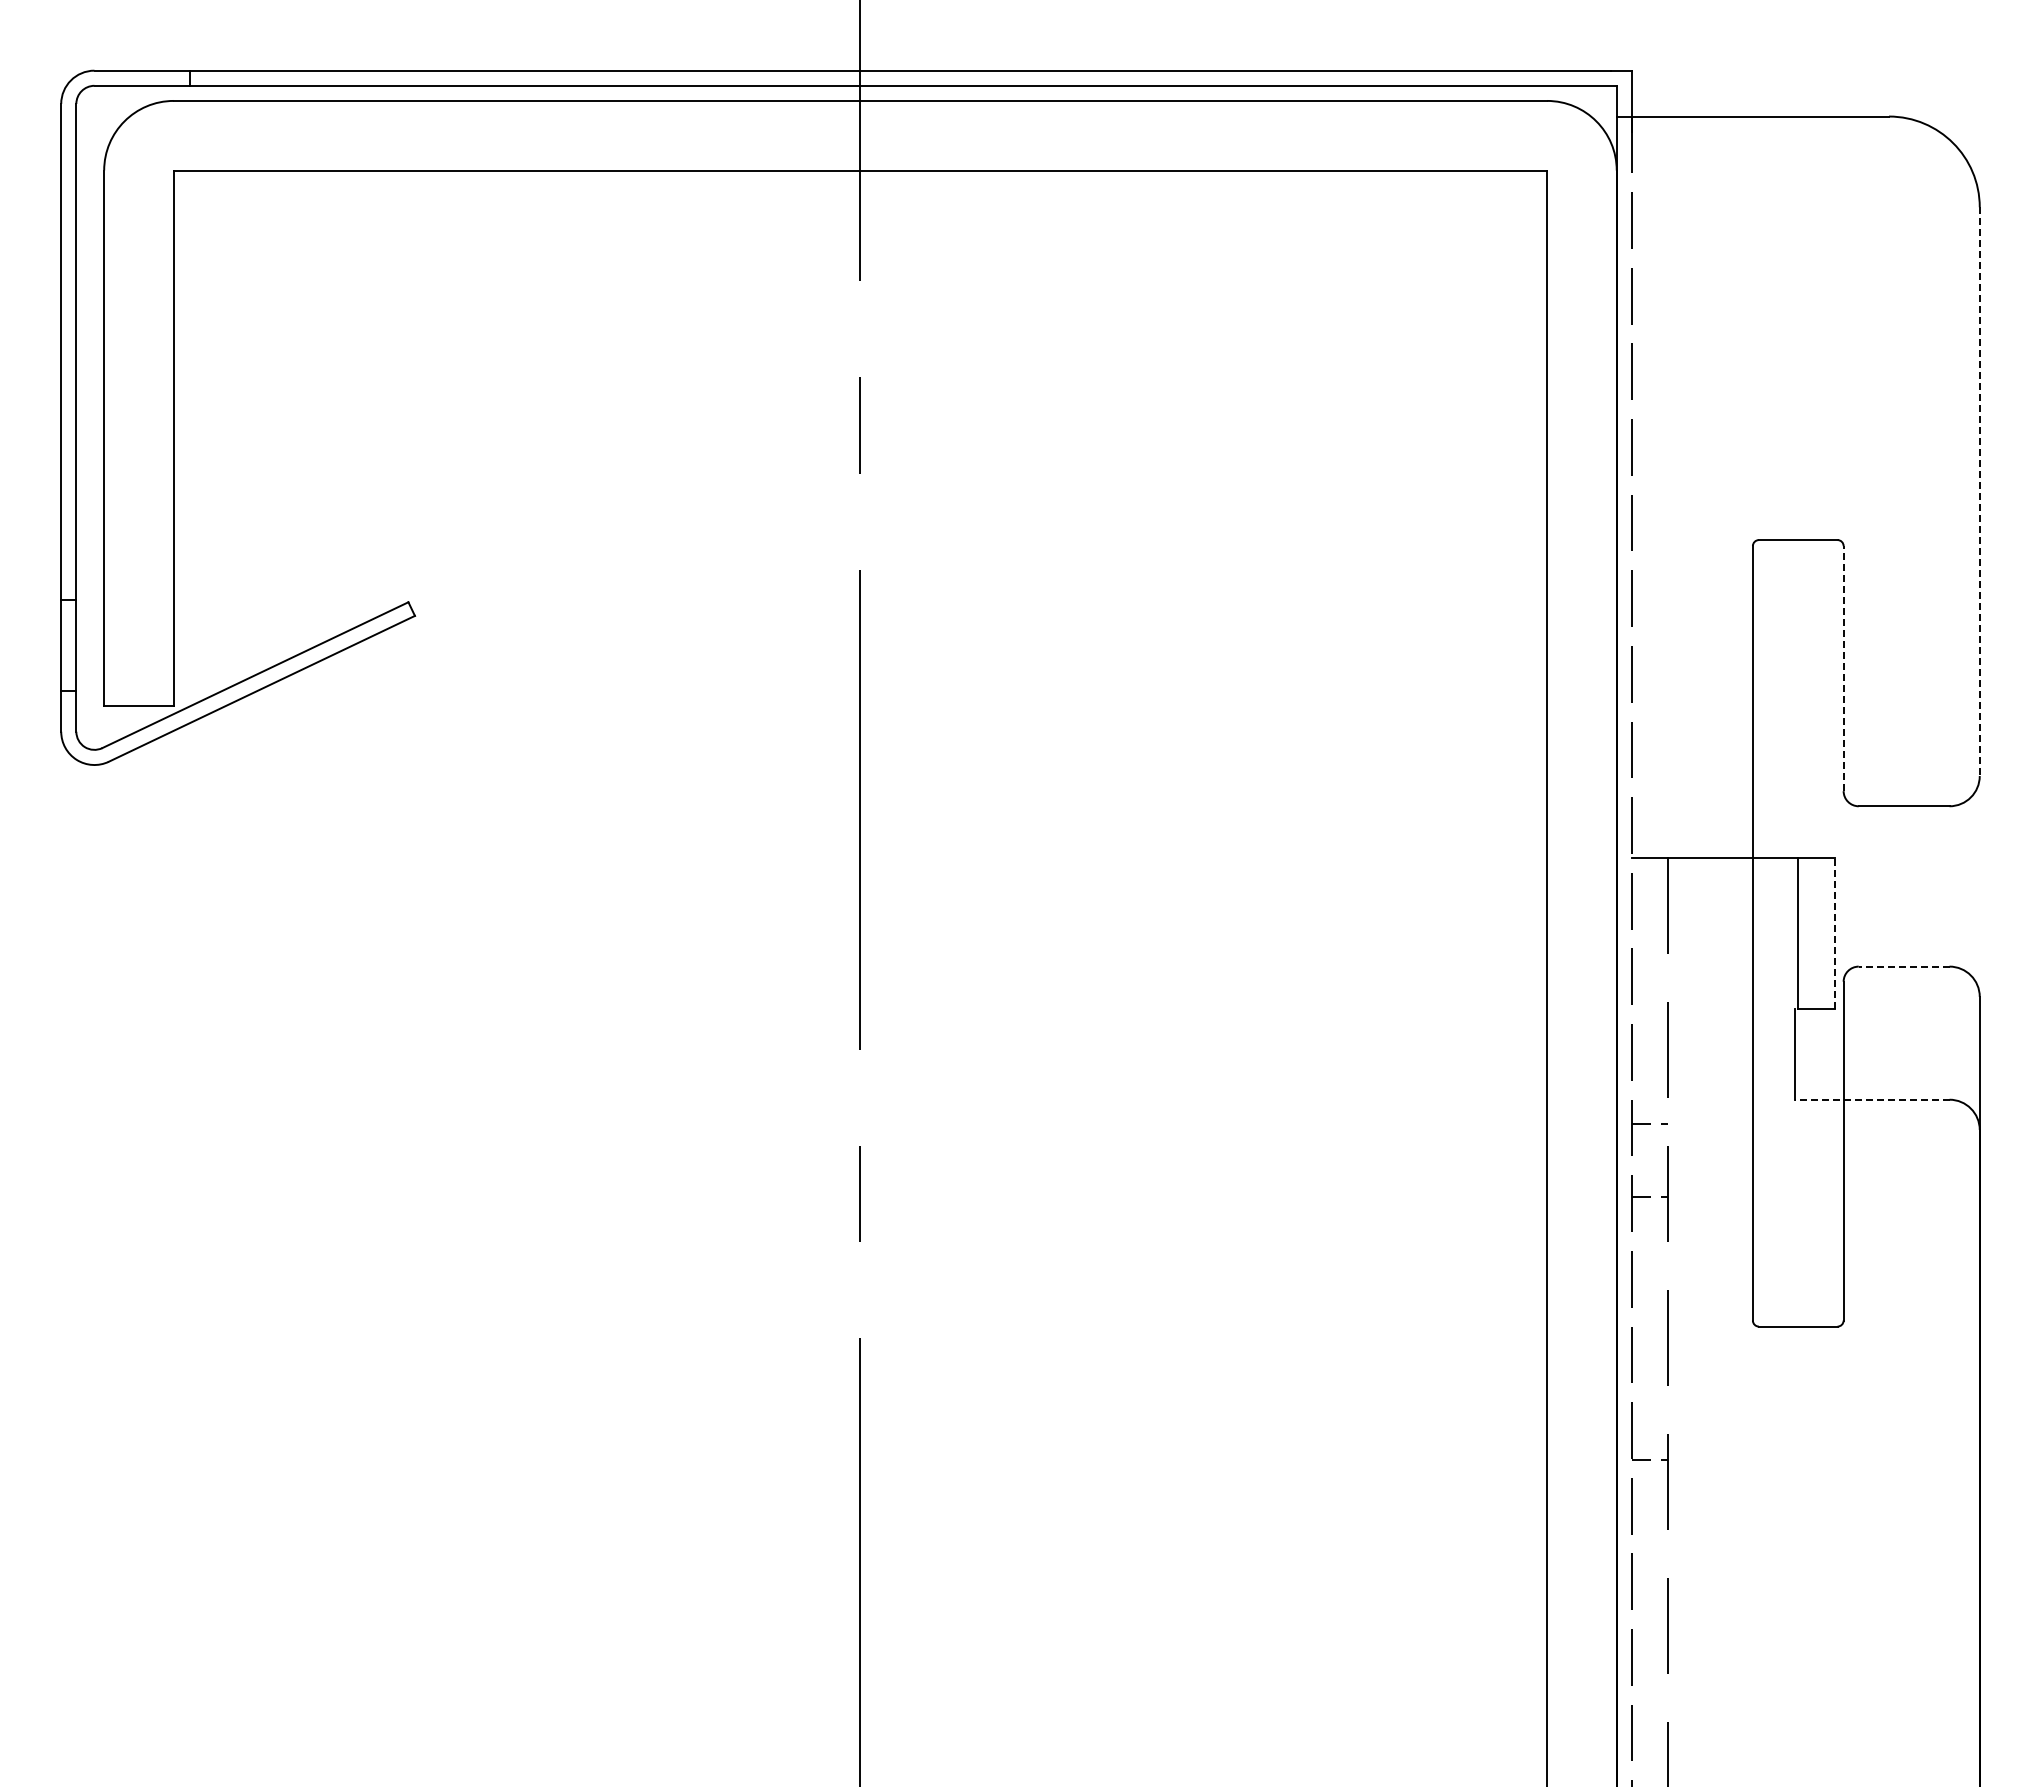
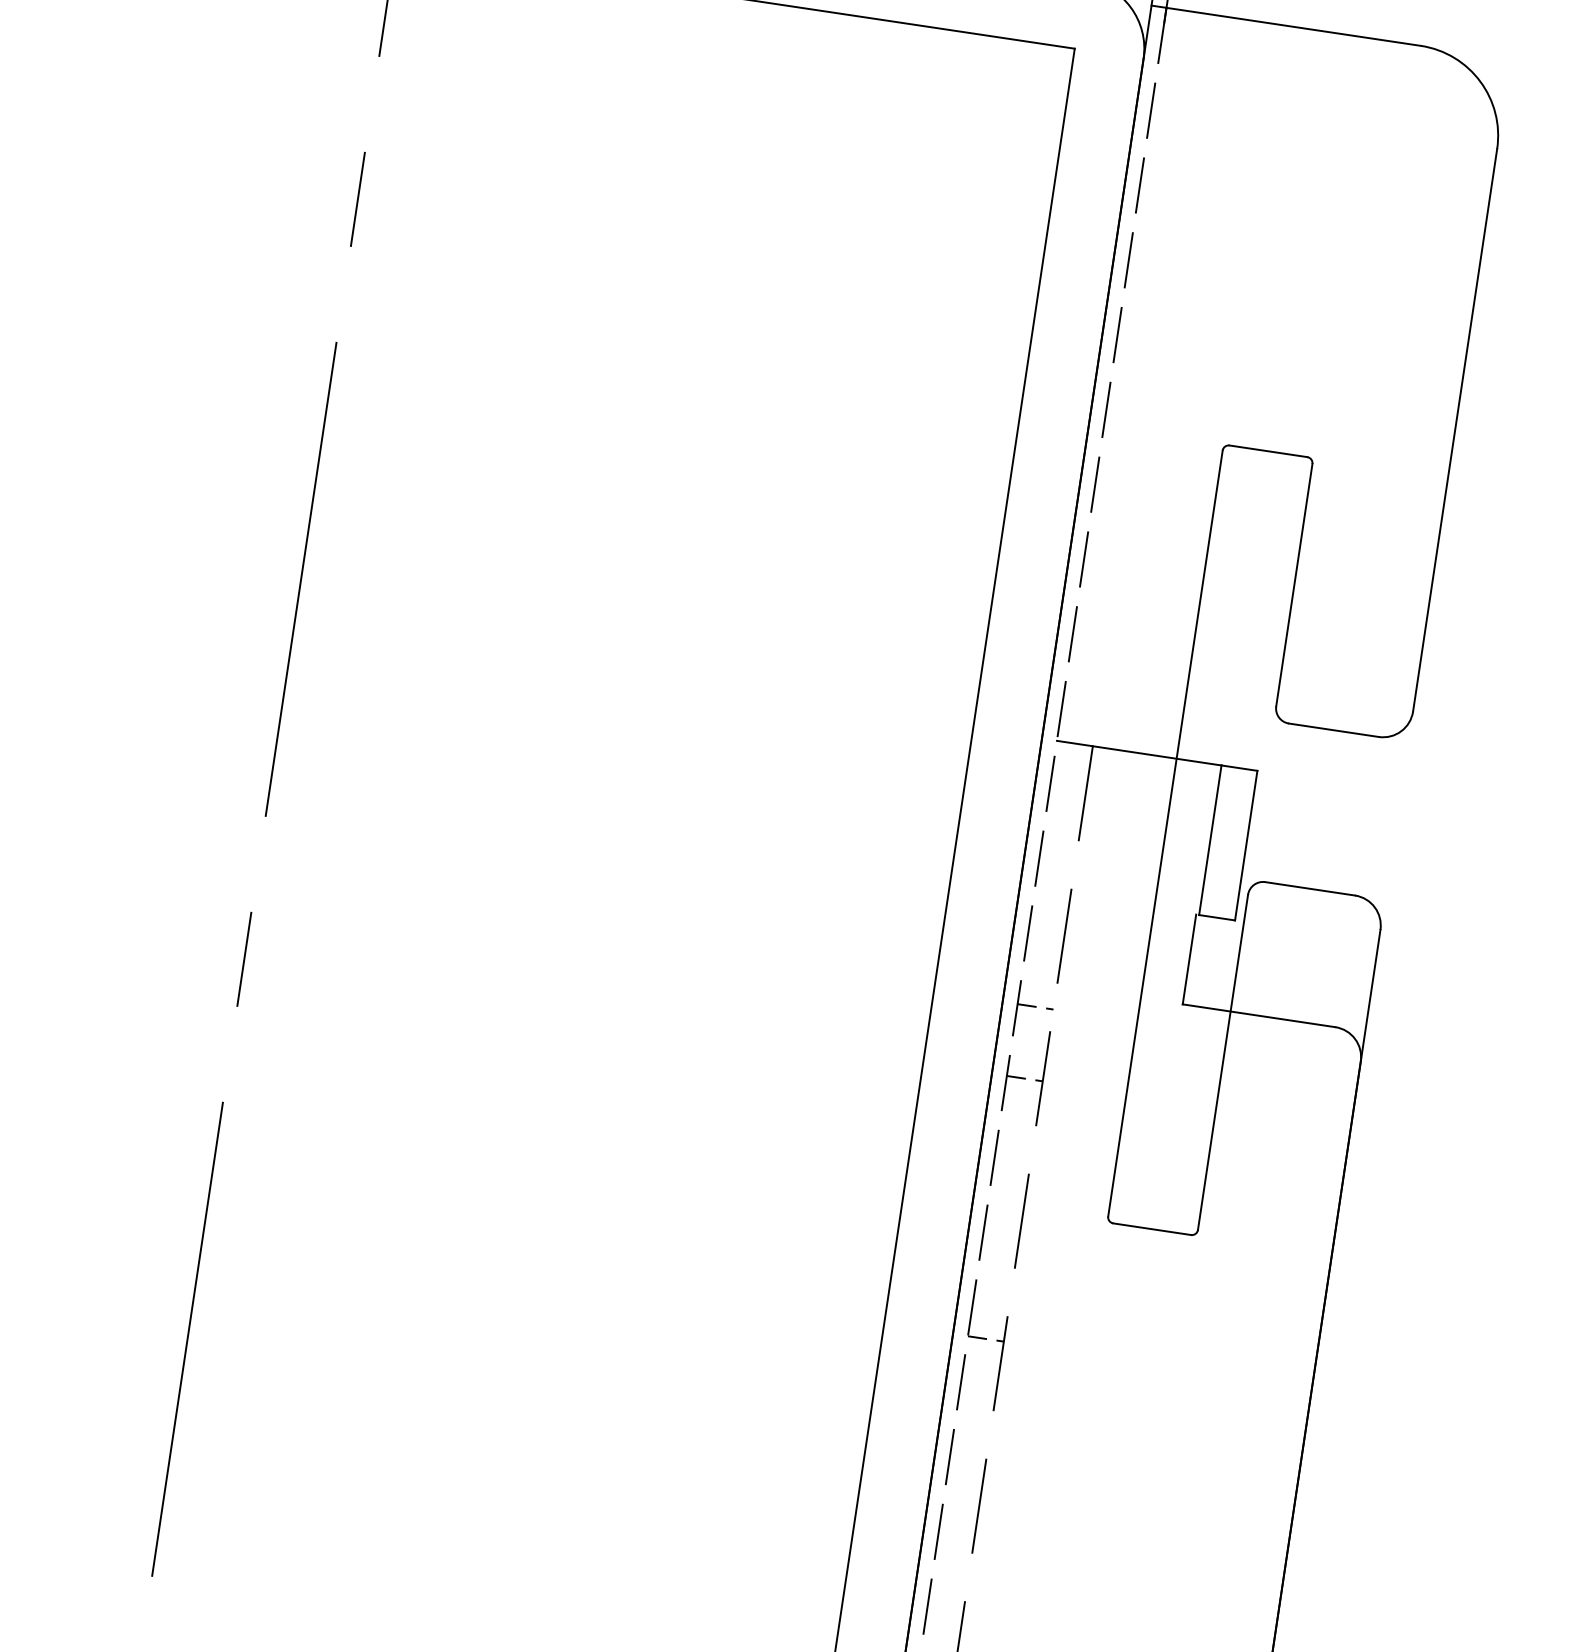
line: (1979, 492) -> (1454, 431), dashed -> solid
line: (1843, 668) -> (1294, 585), dashed -> solid
line: (1834, 933) -> (1246, 845), dashed -> solid
line: (1903, 966) -> (1309, 888), dashed -> solid
line: (1871, 1099) -> (1258, 1015), dashed -> solid

